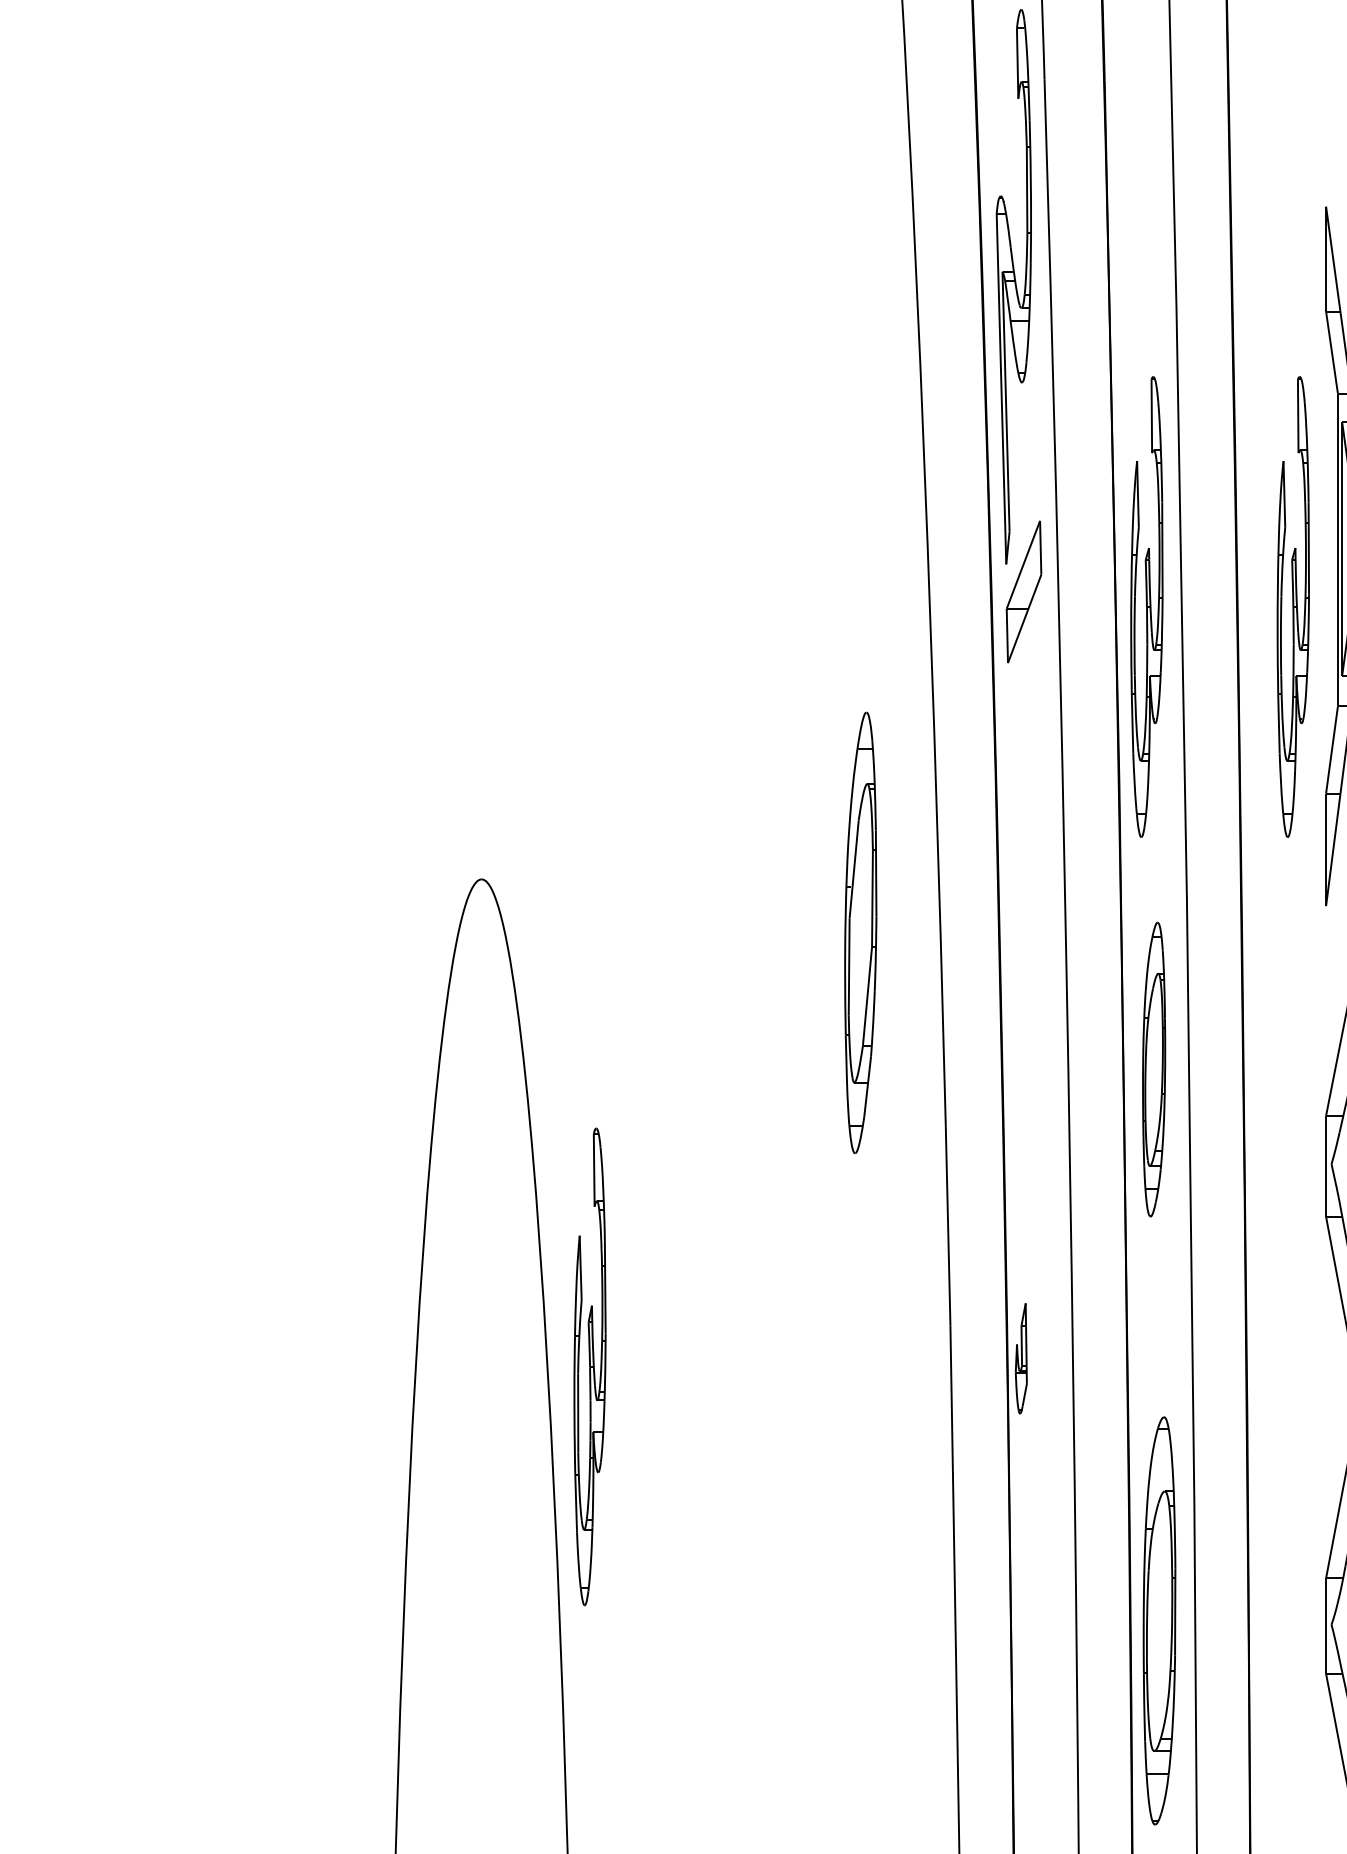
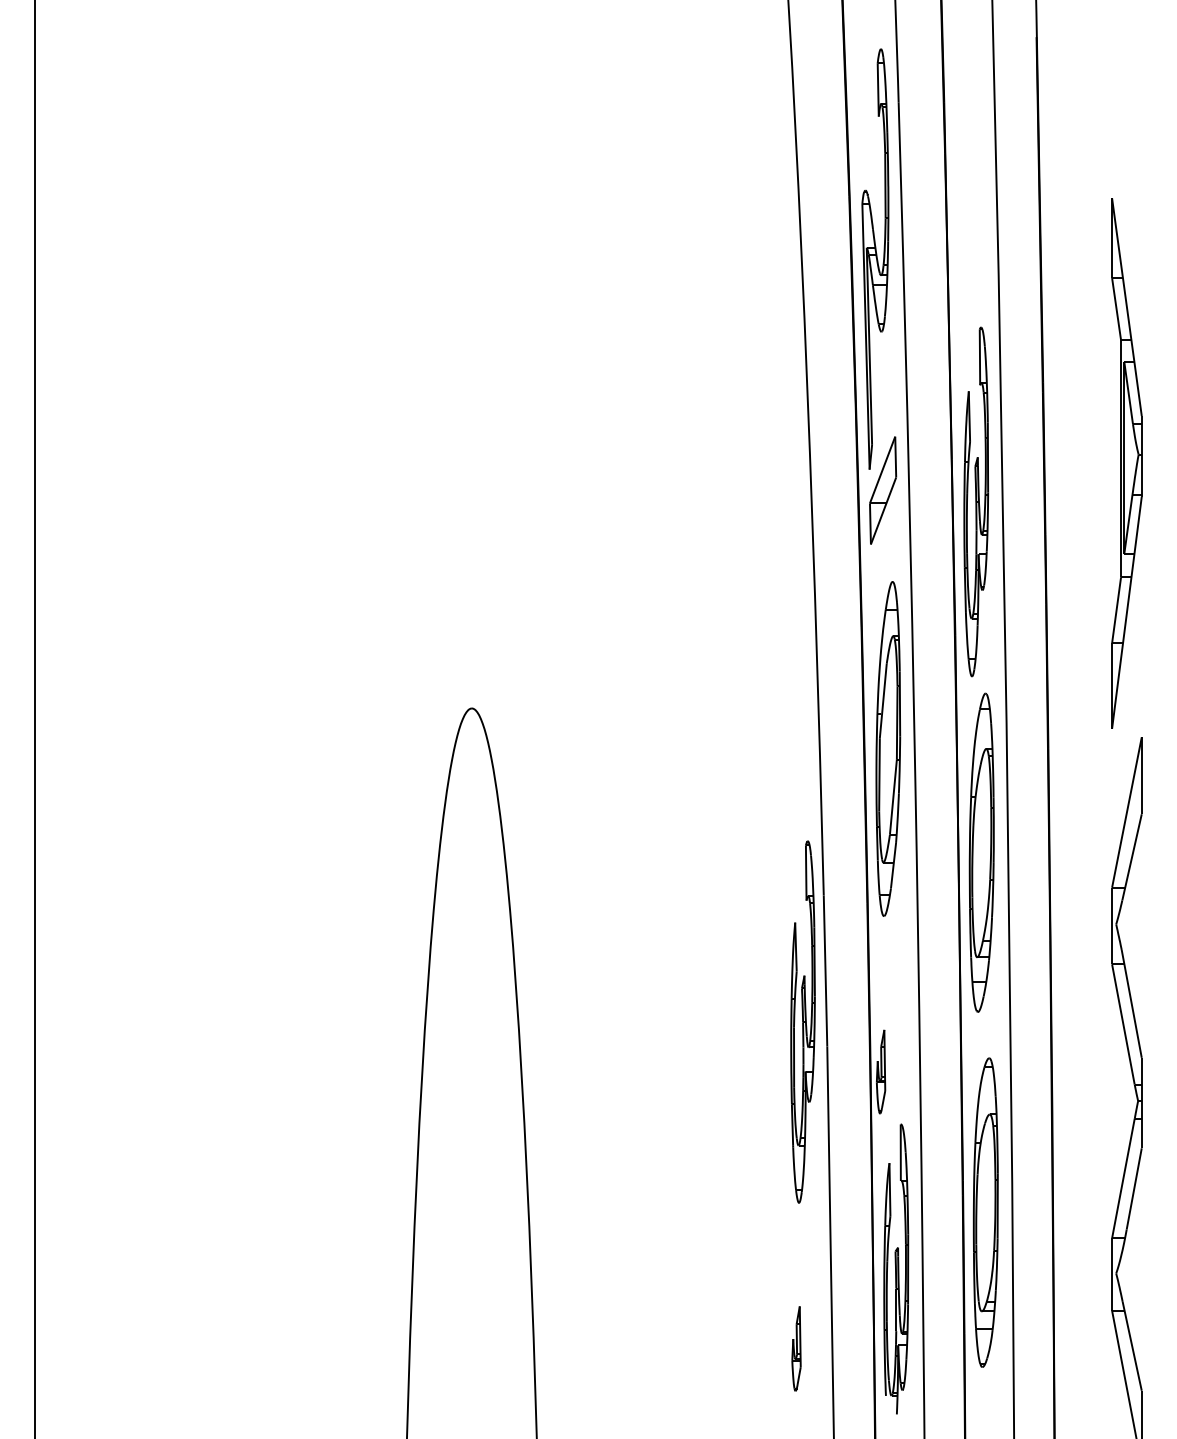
part: (1292, 606) -> (1086, 501), removed
part: (861, 932) -> (888, 748), moved
part: (1153, 1069) -> (981, 852), size x1.43
part: (589, 1366) -> (802, 1021), moved
part: (1041, 1618) -> (896, 1268), added
part: (1159, 1620) -> (985, 1212), moved
part: (909, 1723) -> (796, 1348), added

